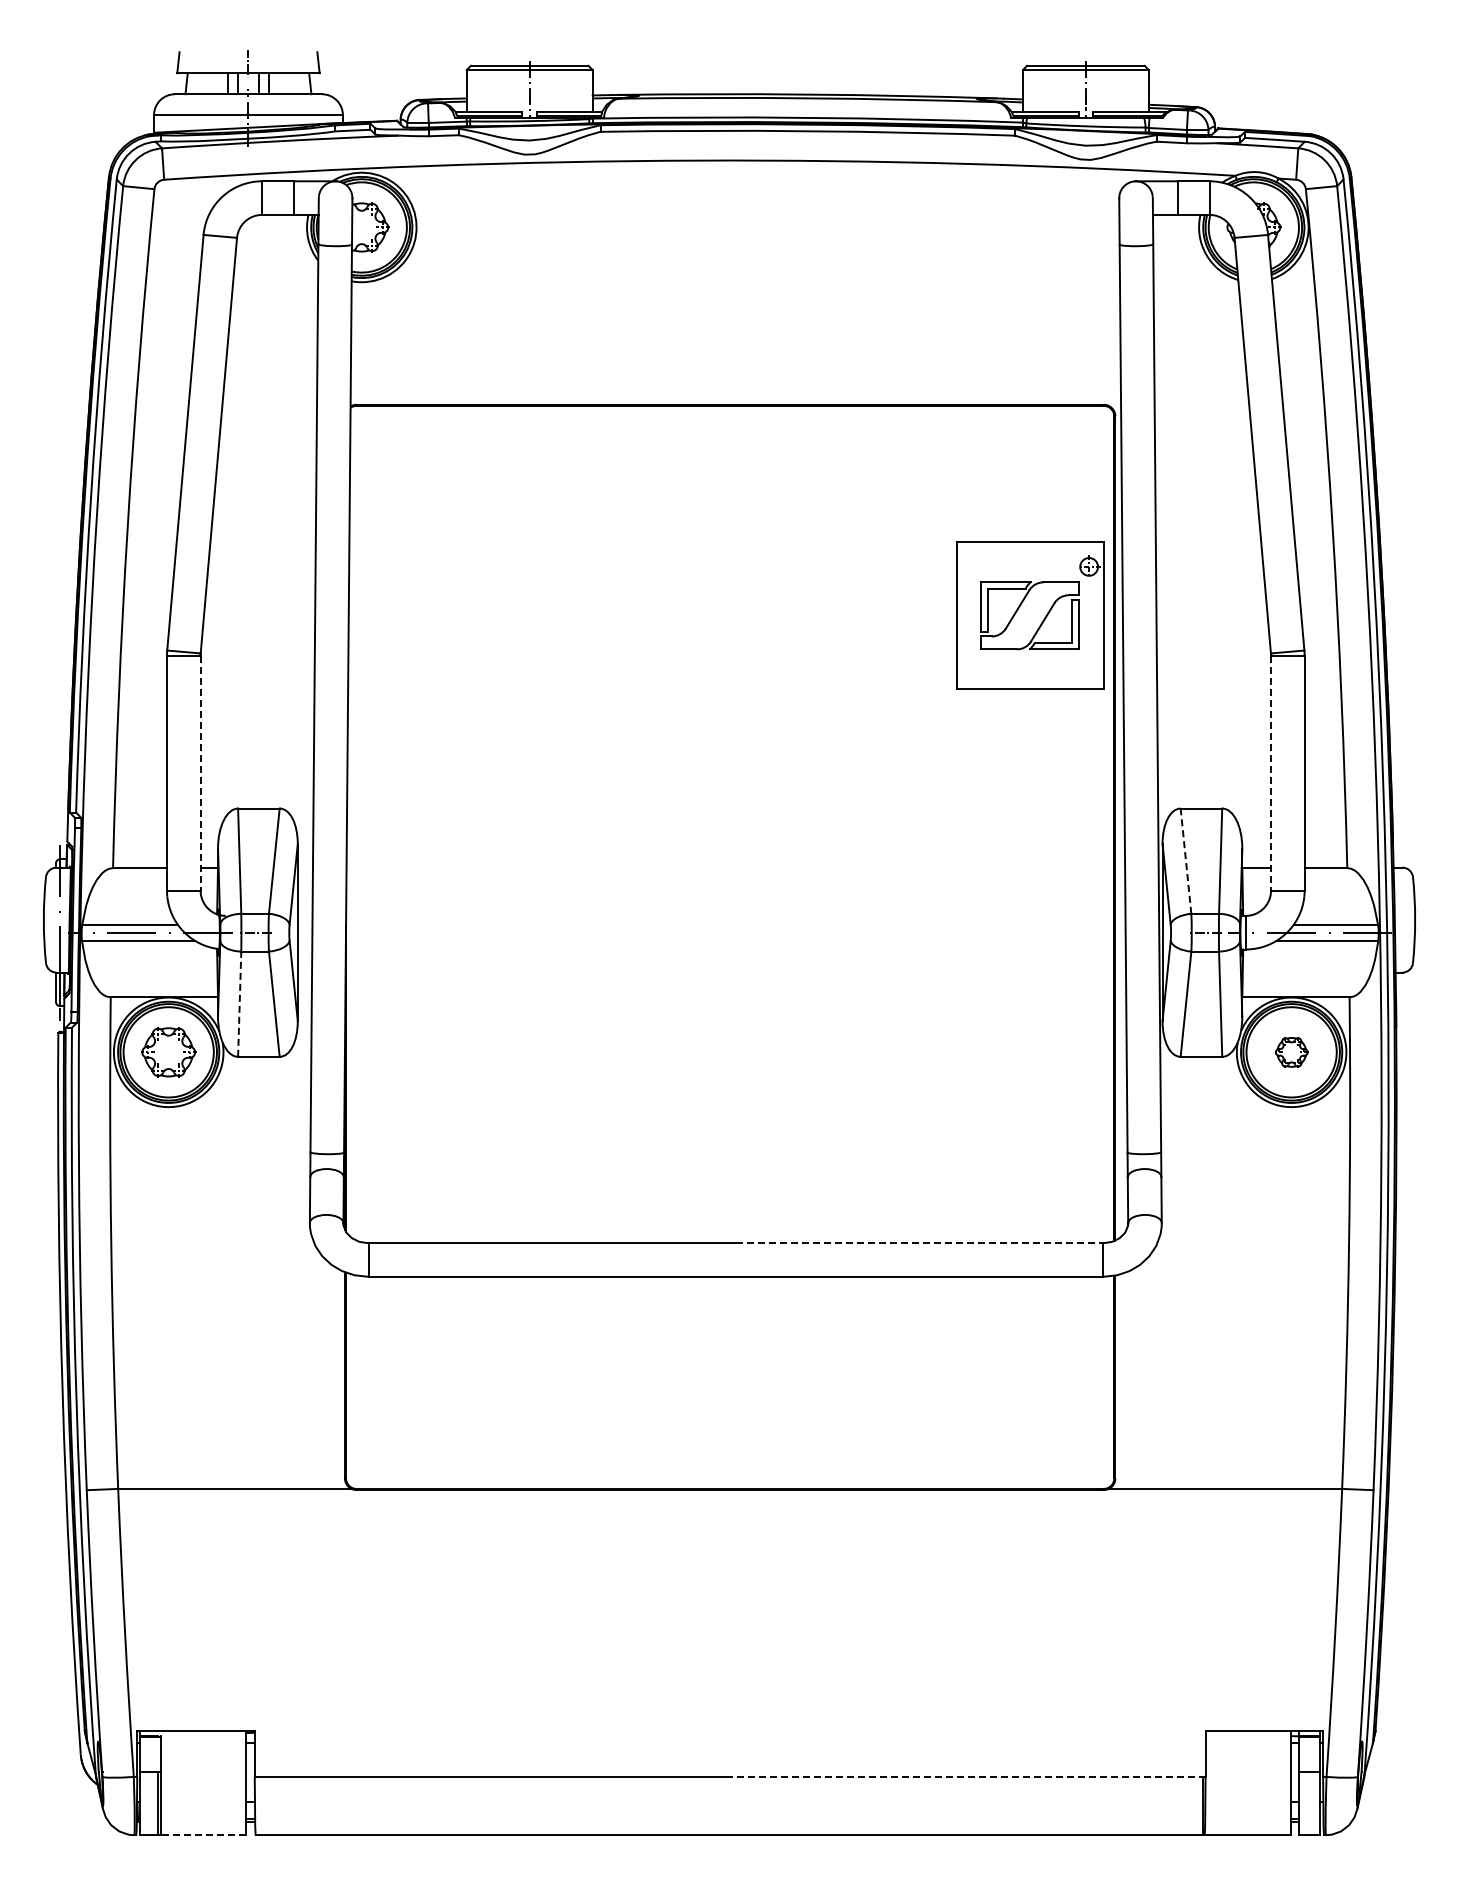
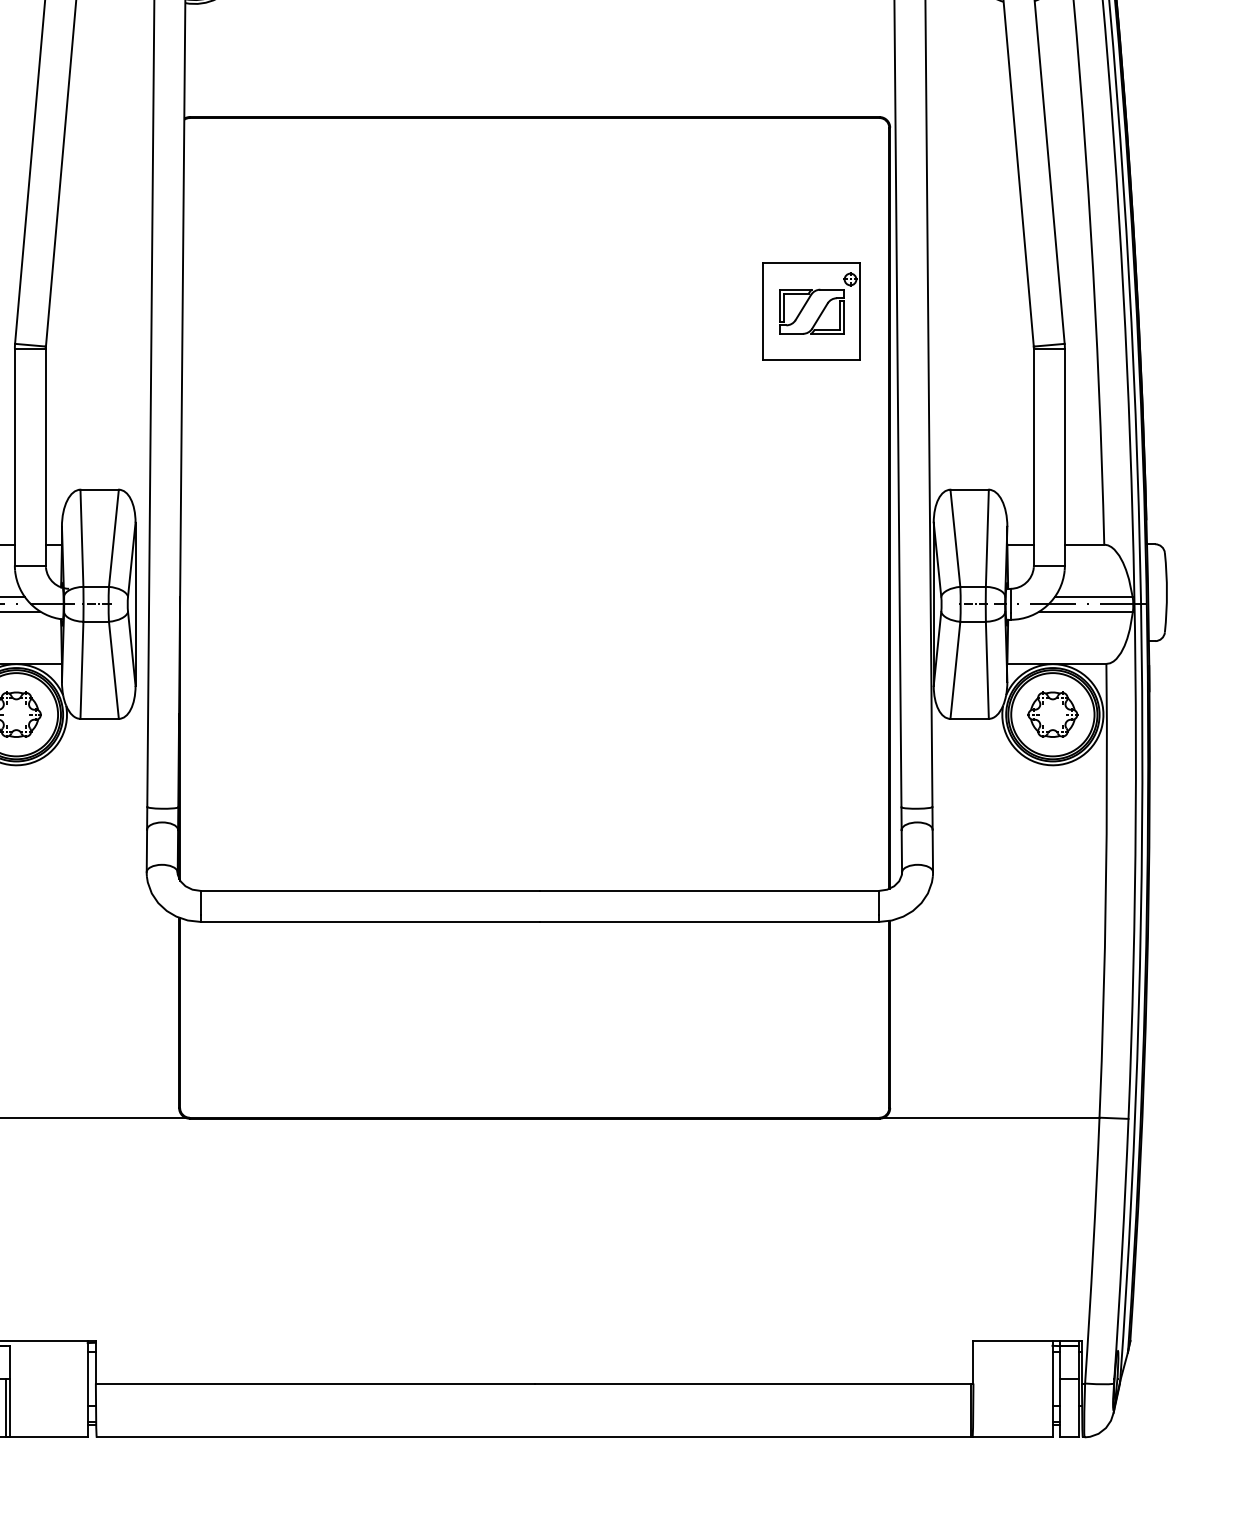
part: (1030, 615) -> (811, 311), size x0.71
line: (200, 773) -> (45, 457), dashed -> solid
line: (1271, 773) -> (1034, 457), dashed -> solid
line: (1186, 861) -> (955, 538), dashed -> solid
line: (239, 1004) -> (81, 670), dashed -> solid
part: (1291, 1052) -> (1052, 714), size x1.67
line: (919, 1243) -> (709, 891), dashed -> solid
line: (967, 1776) -> (753, 1383), dashed -> solid
line: (201, 1835) -> (46, 1437), dashed -> solid

